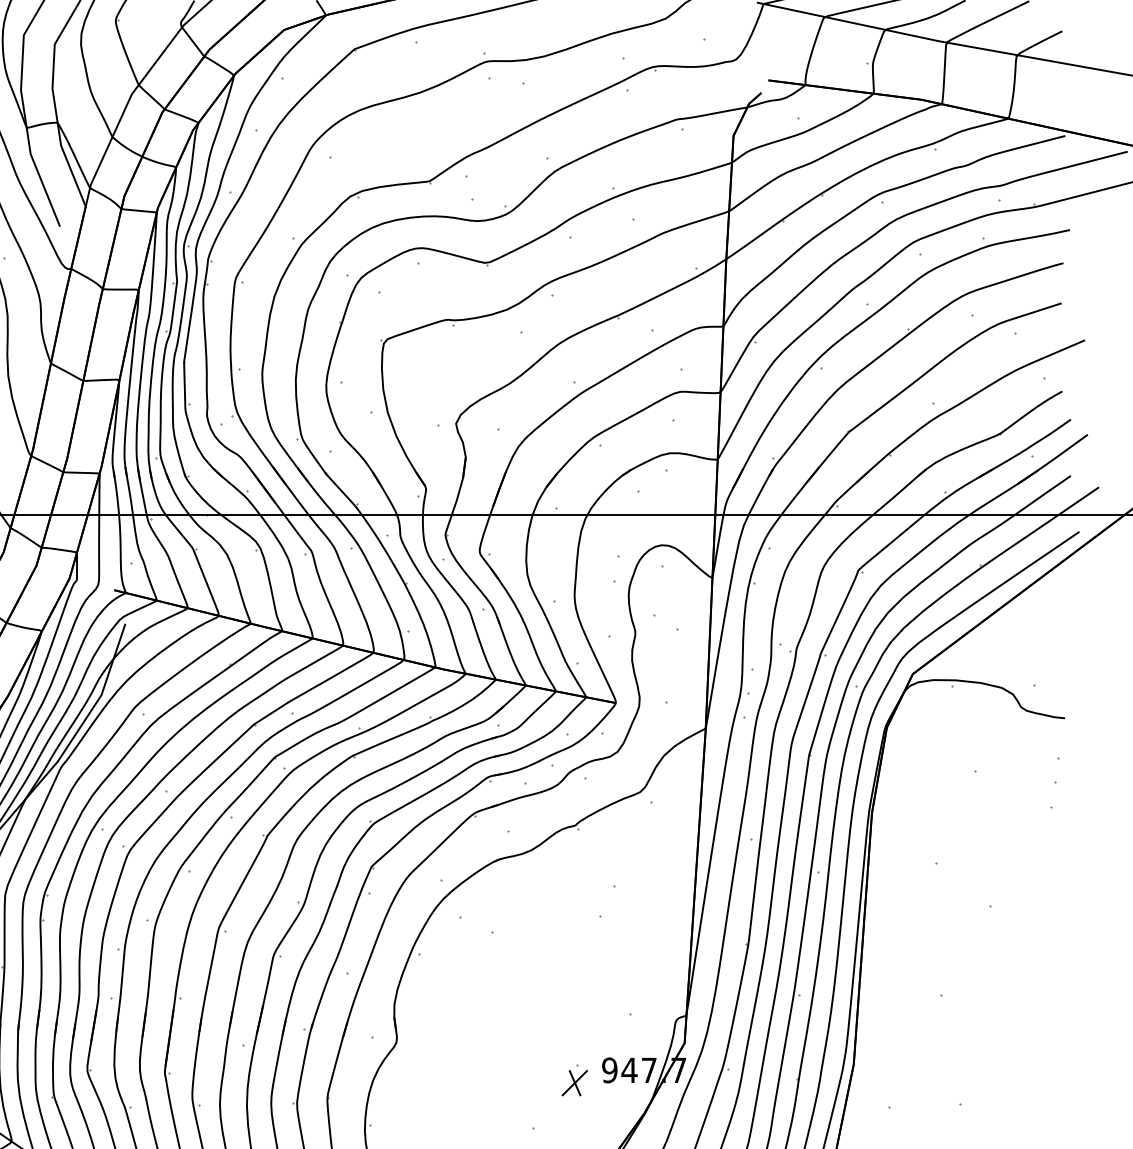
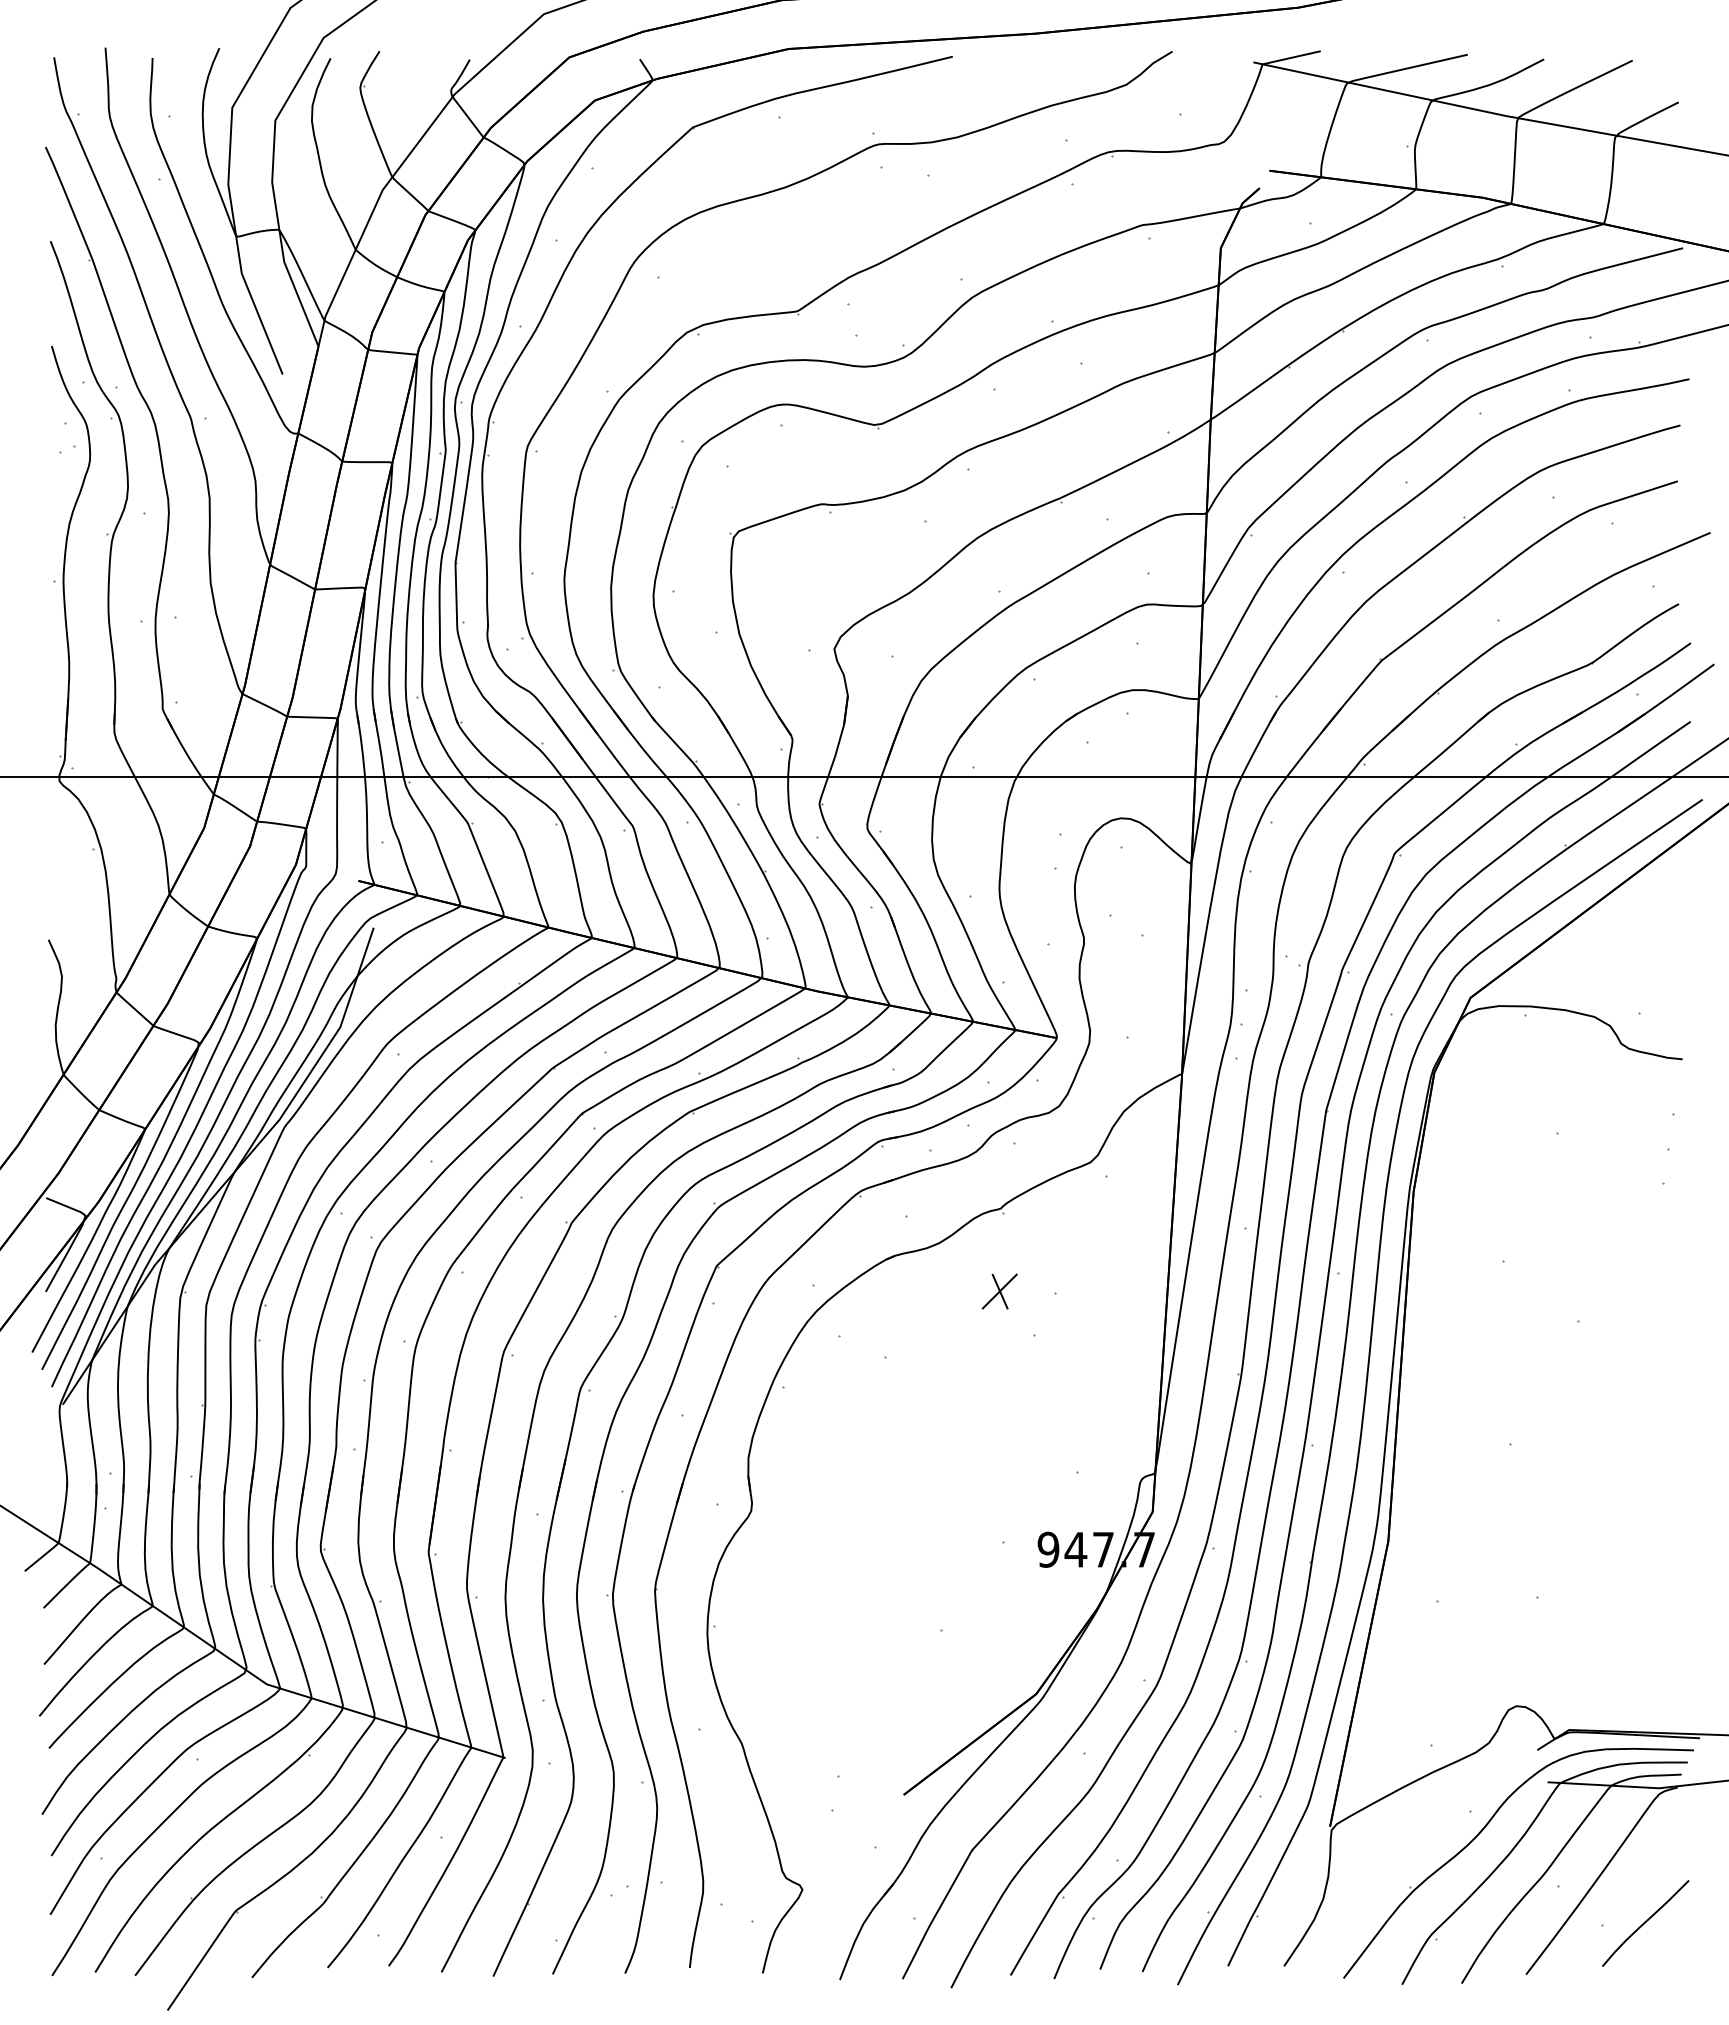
part: (574, 1083) -> (999, 1291), moved

